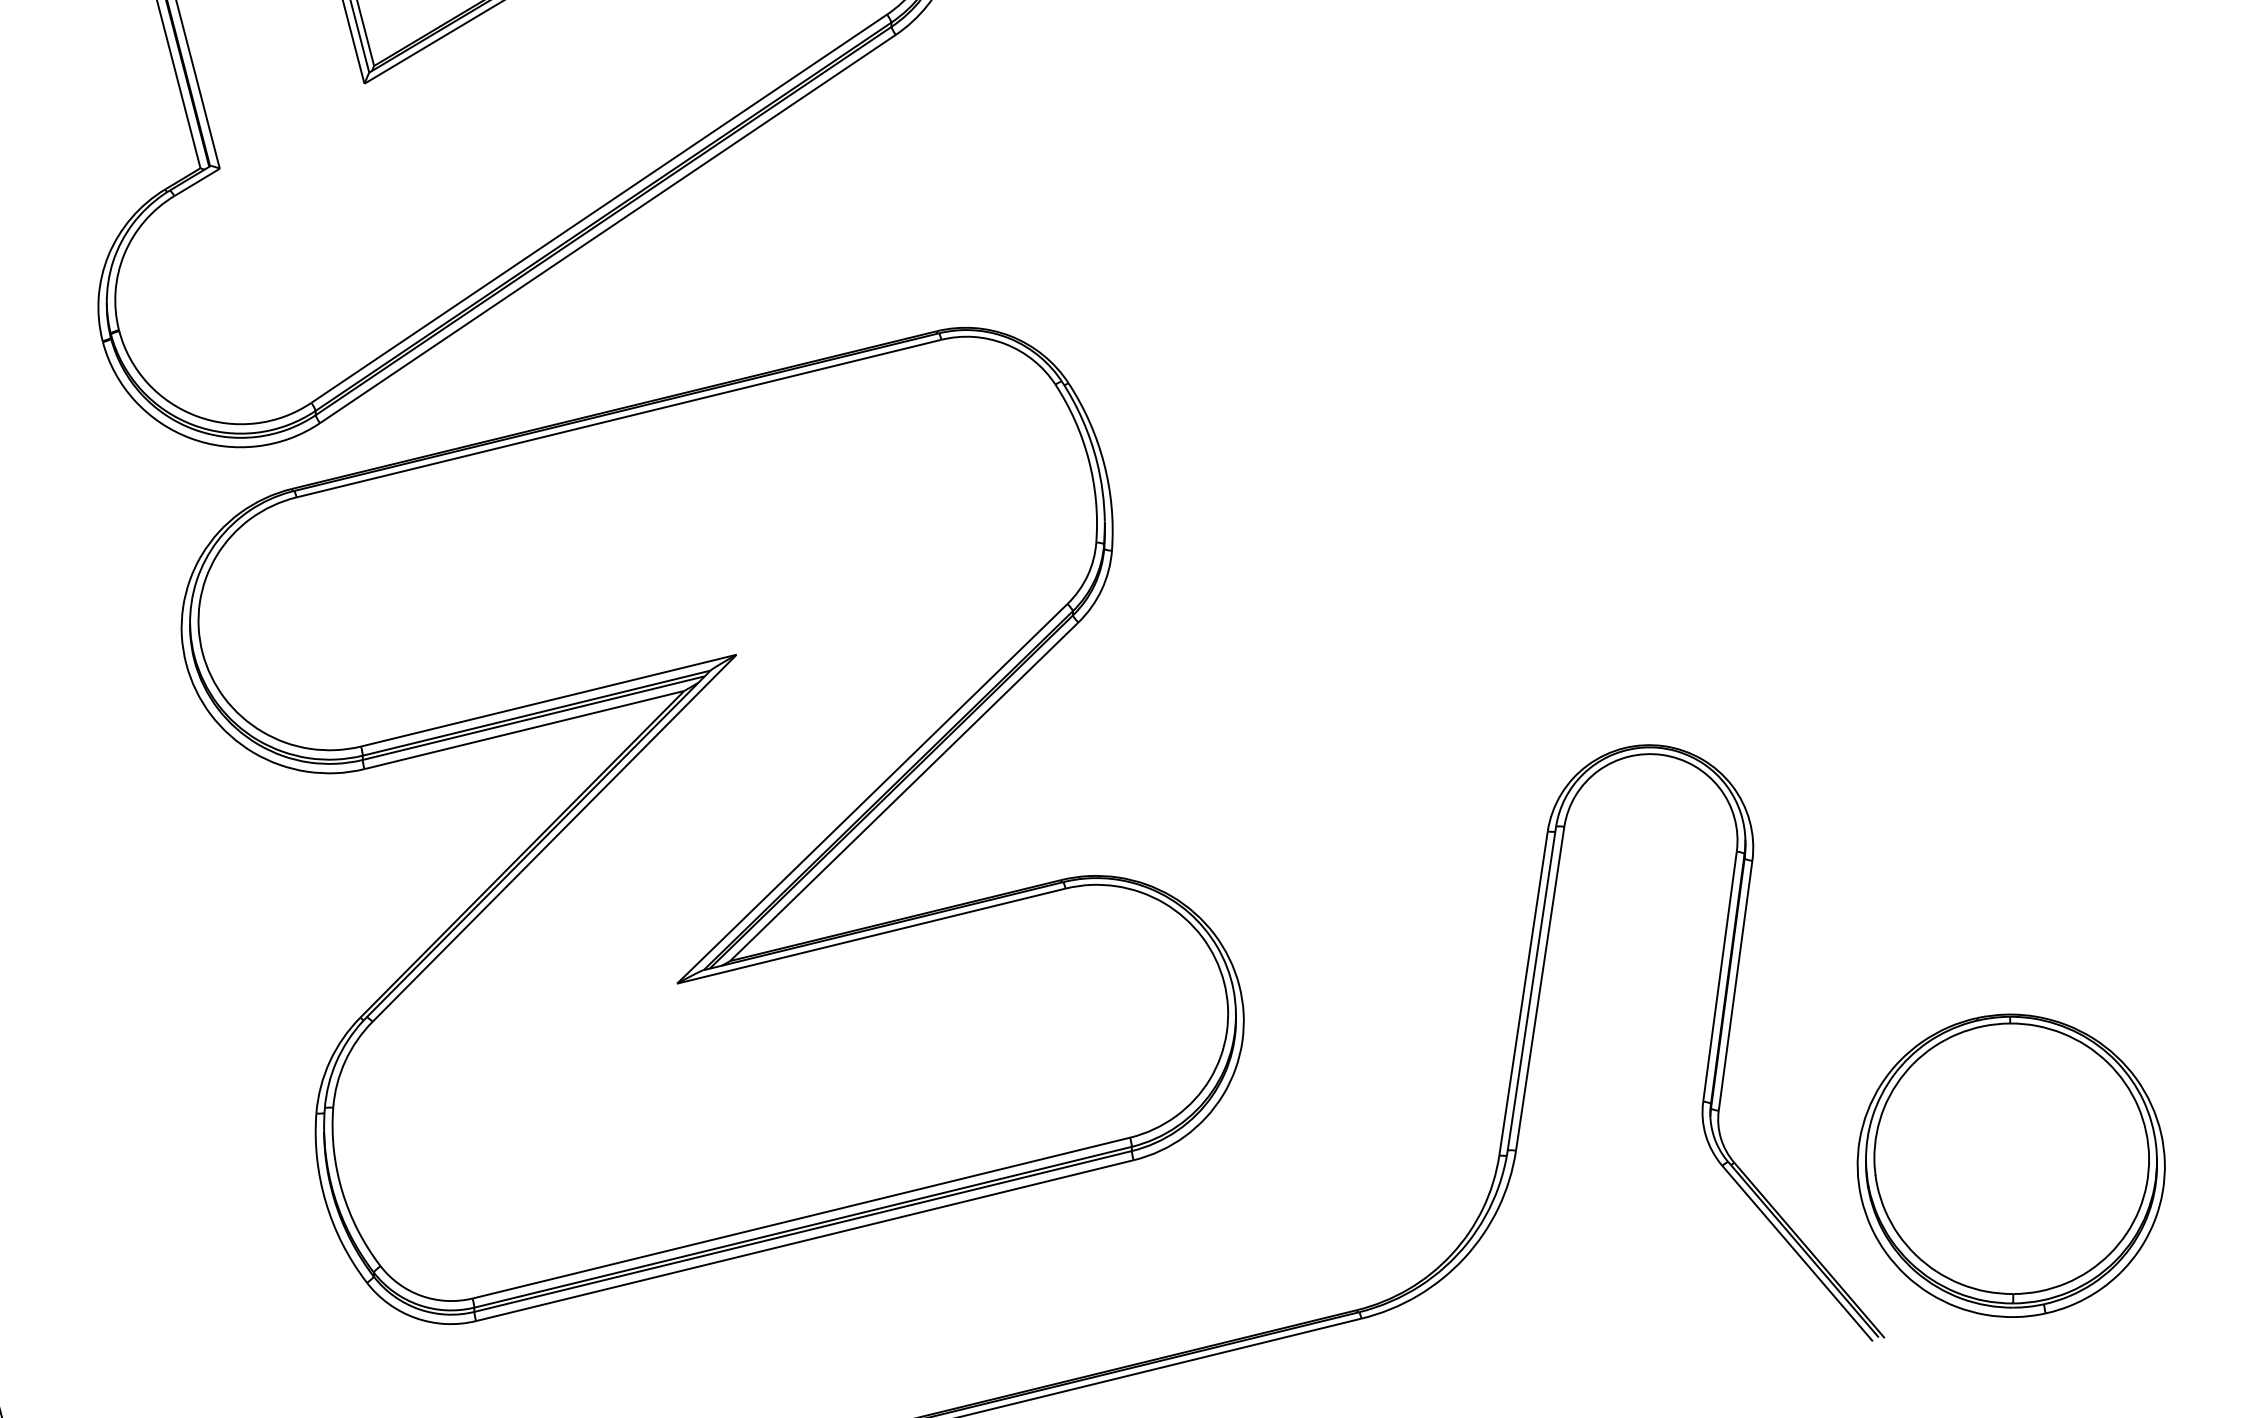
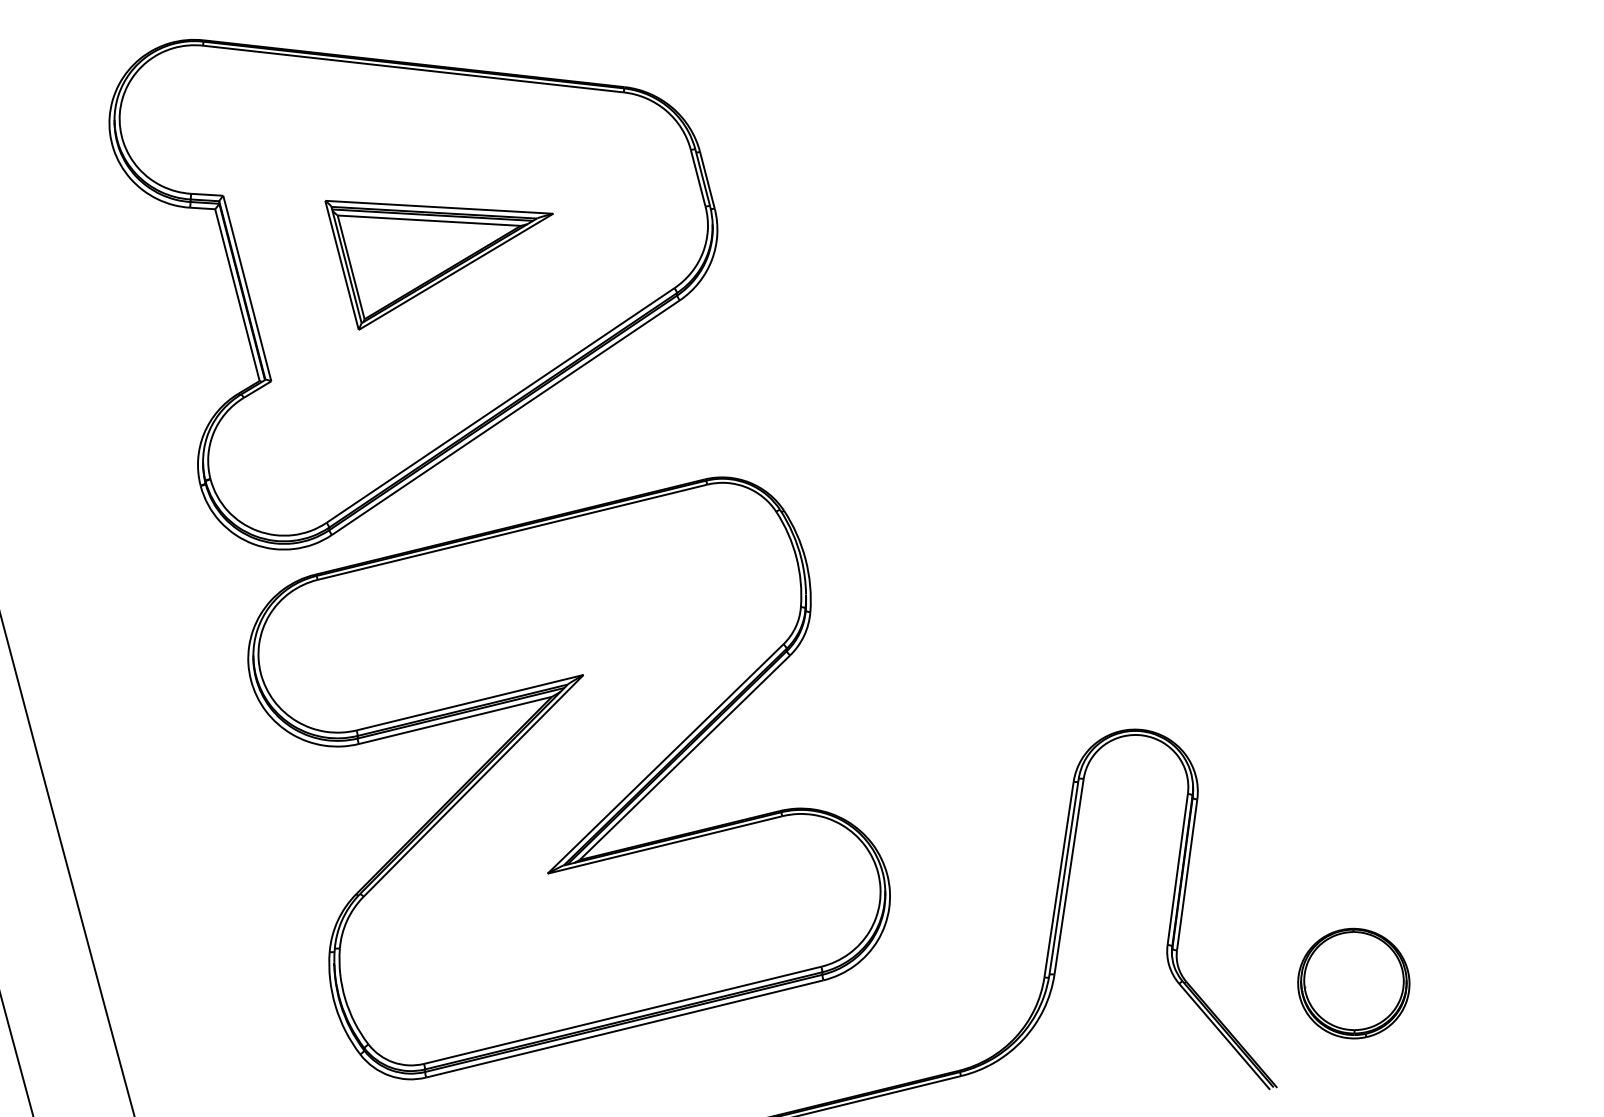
part: (2010, 1165) -> (1353, 983), size x0.6

